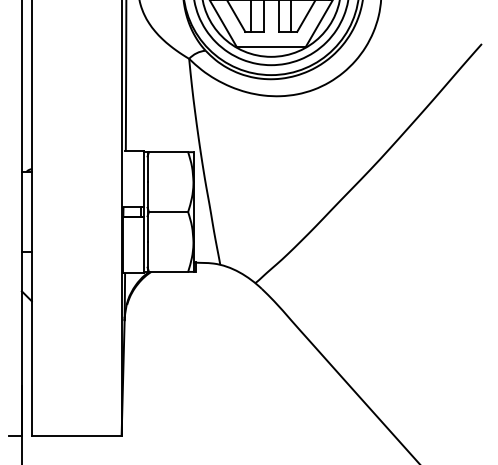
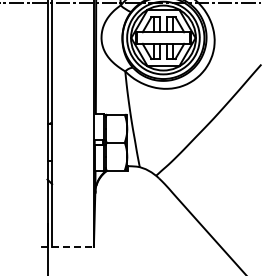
line: (77, 435) -> (73, 246), solid -> dashed

